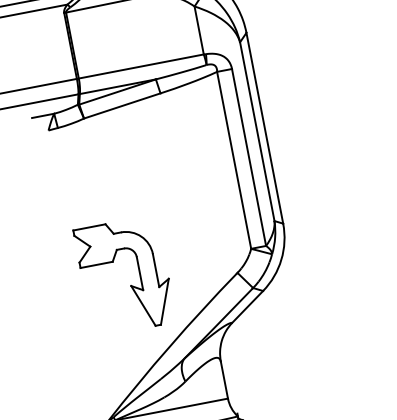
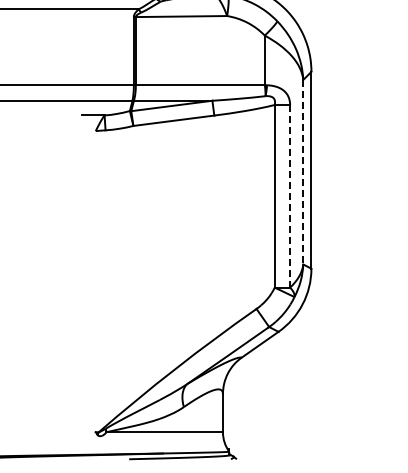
line: (257, 131) -> (303, 172), solid -> dashed
line: (249, 156) -> (290, 195), solid -> dashed
part: (130, 285) -> (147, 300), removed

